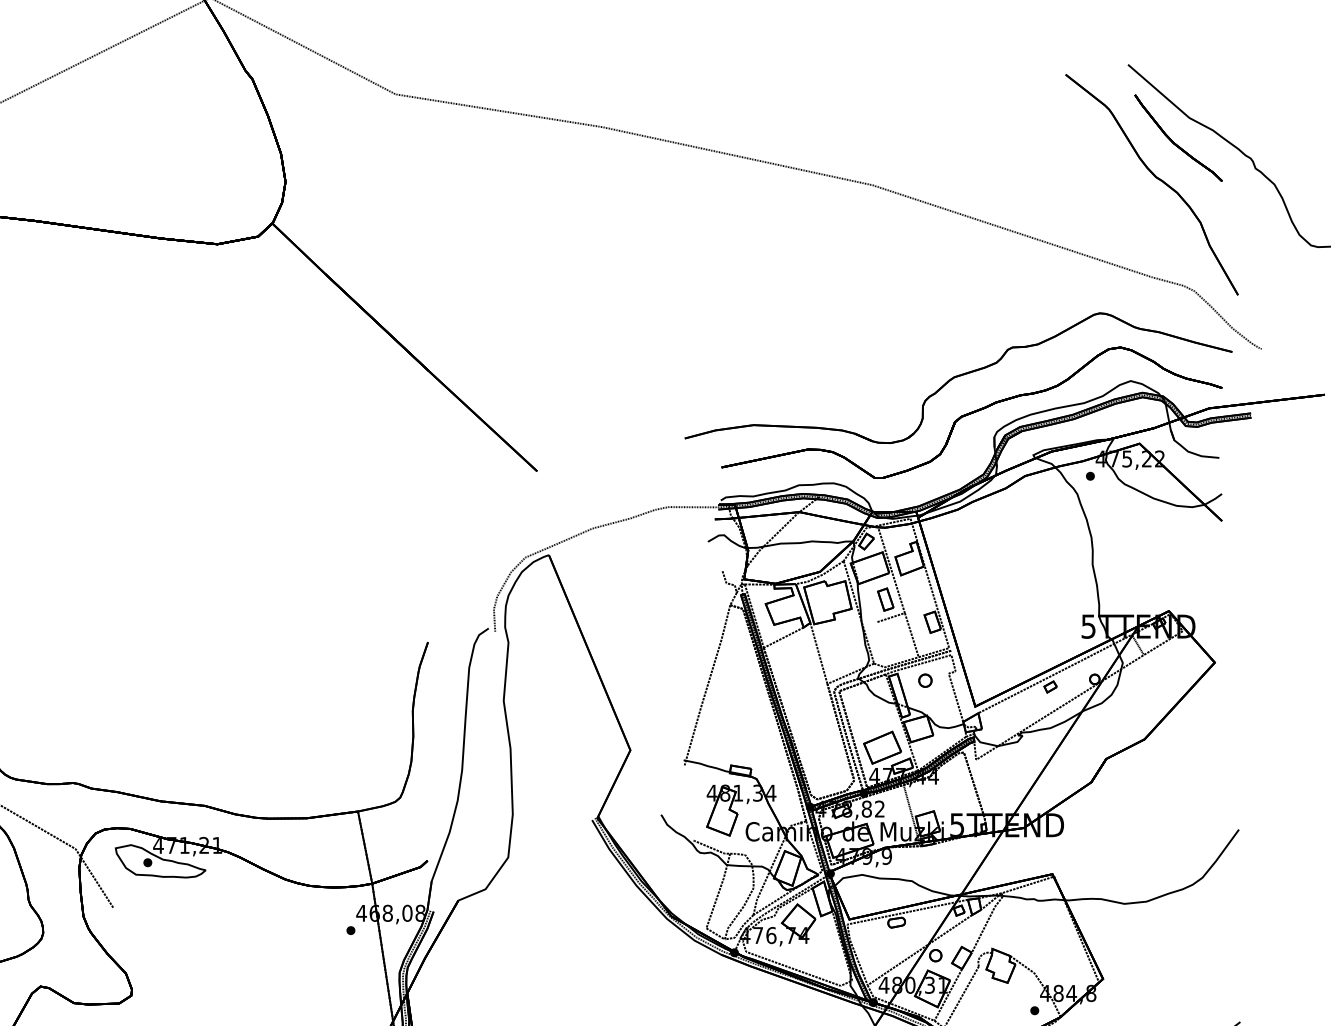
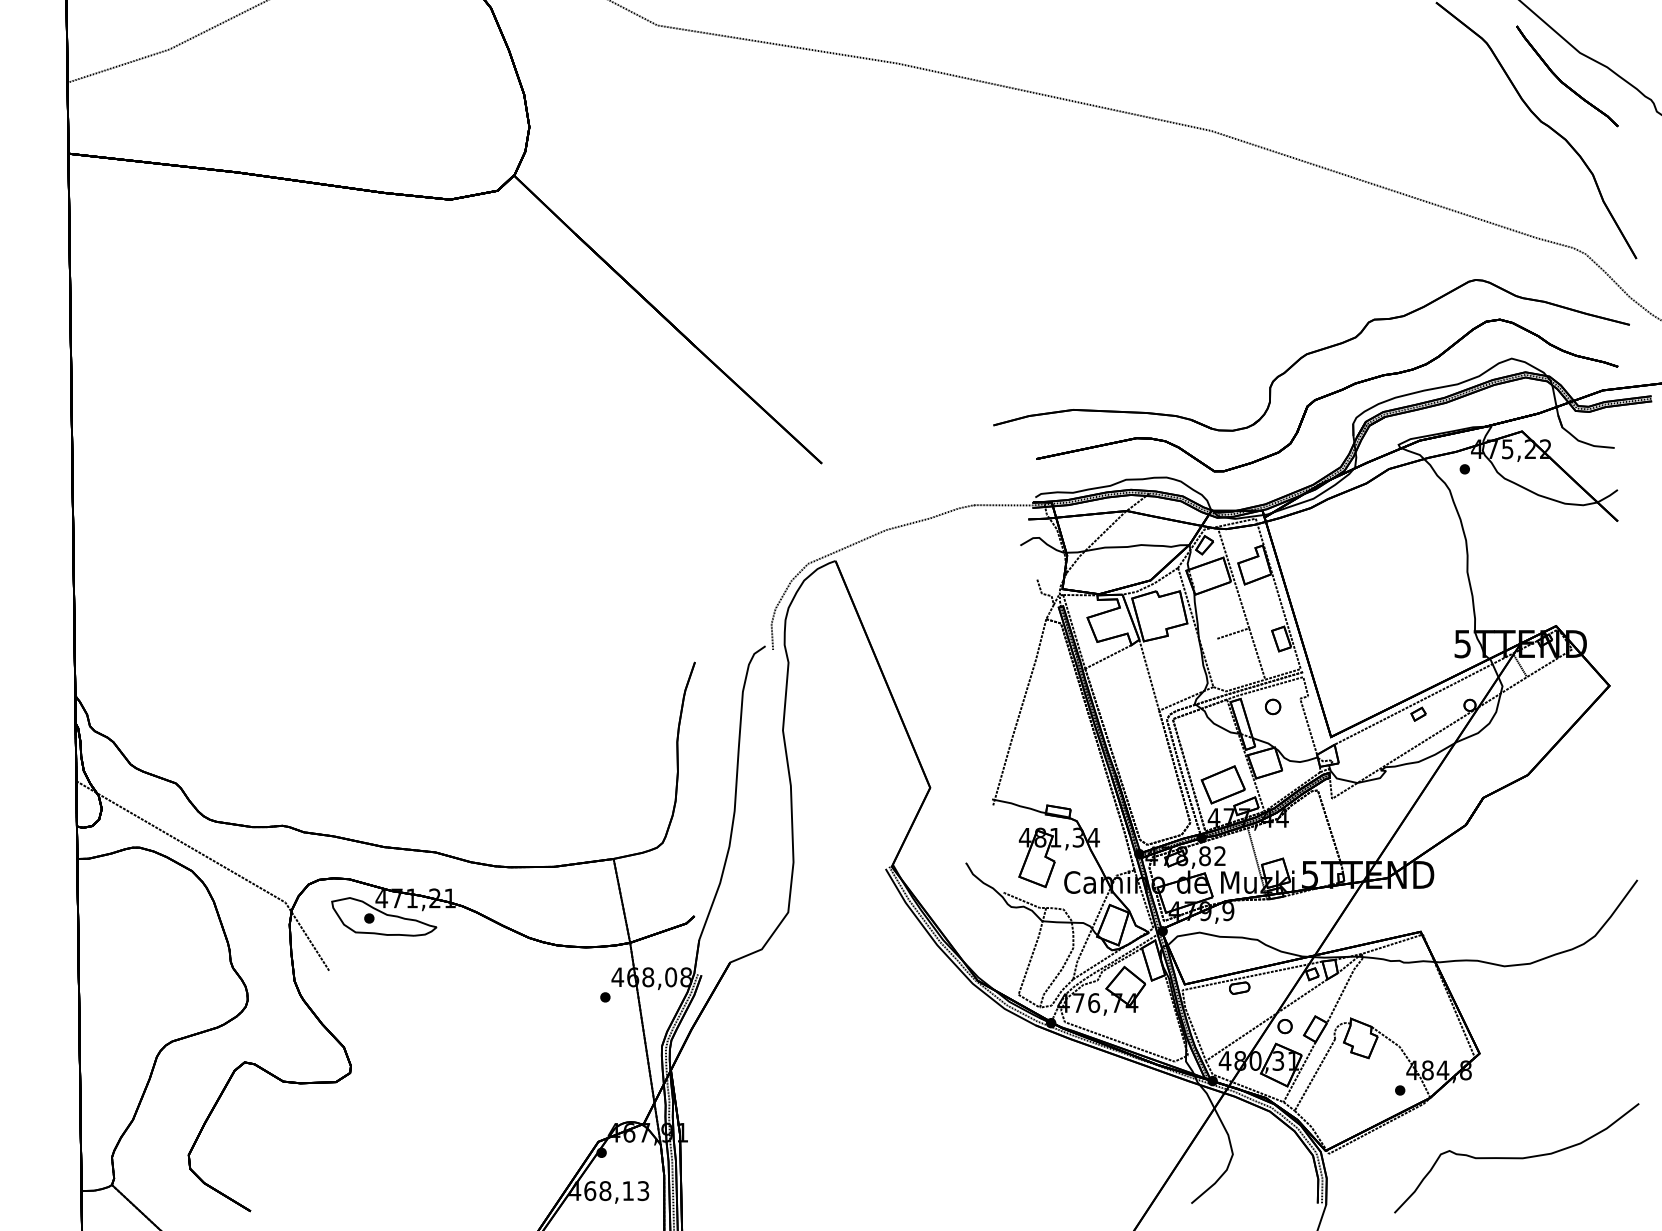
part: (885, 599) -> (1226, 612), removed

